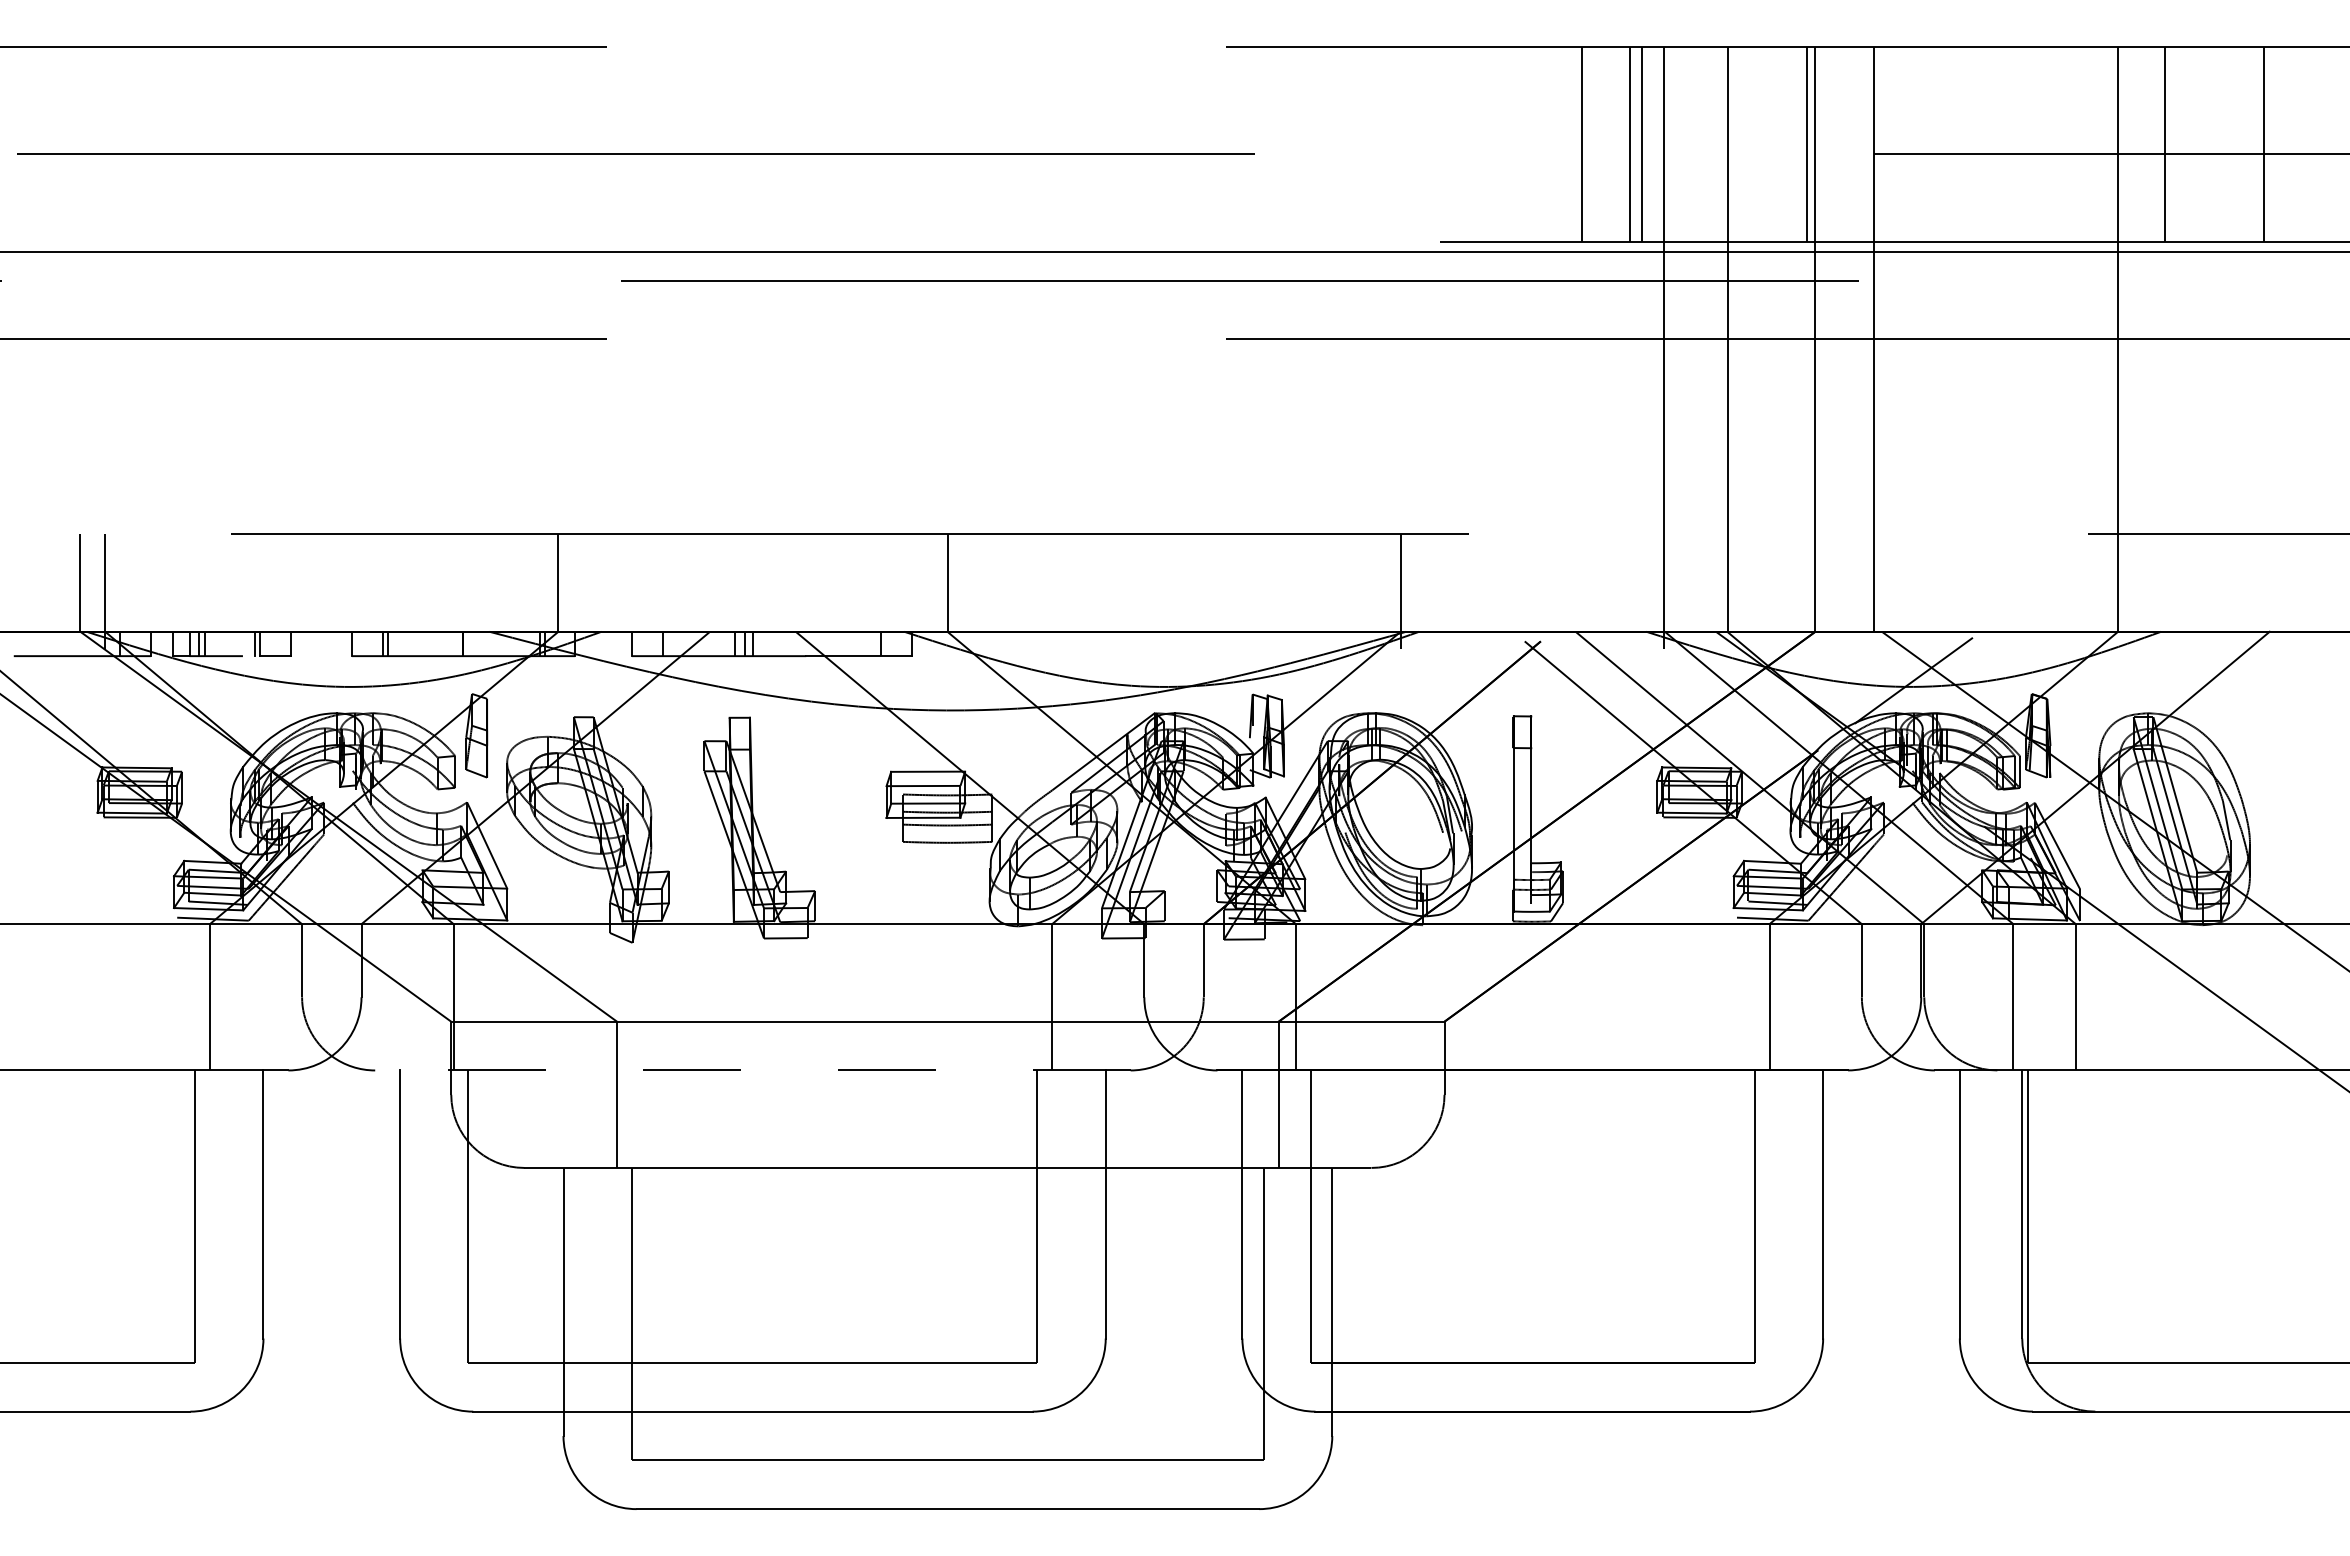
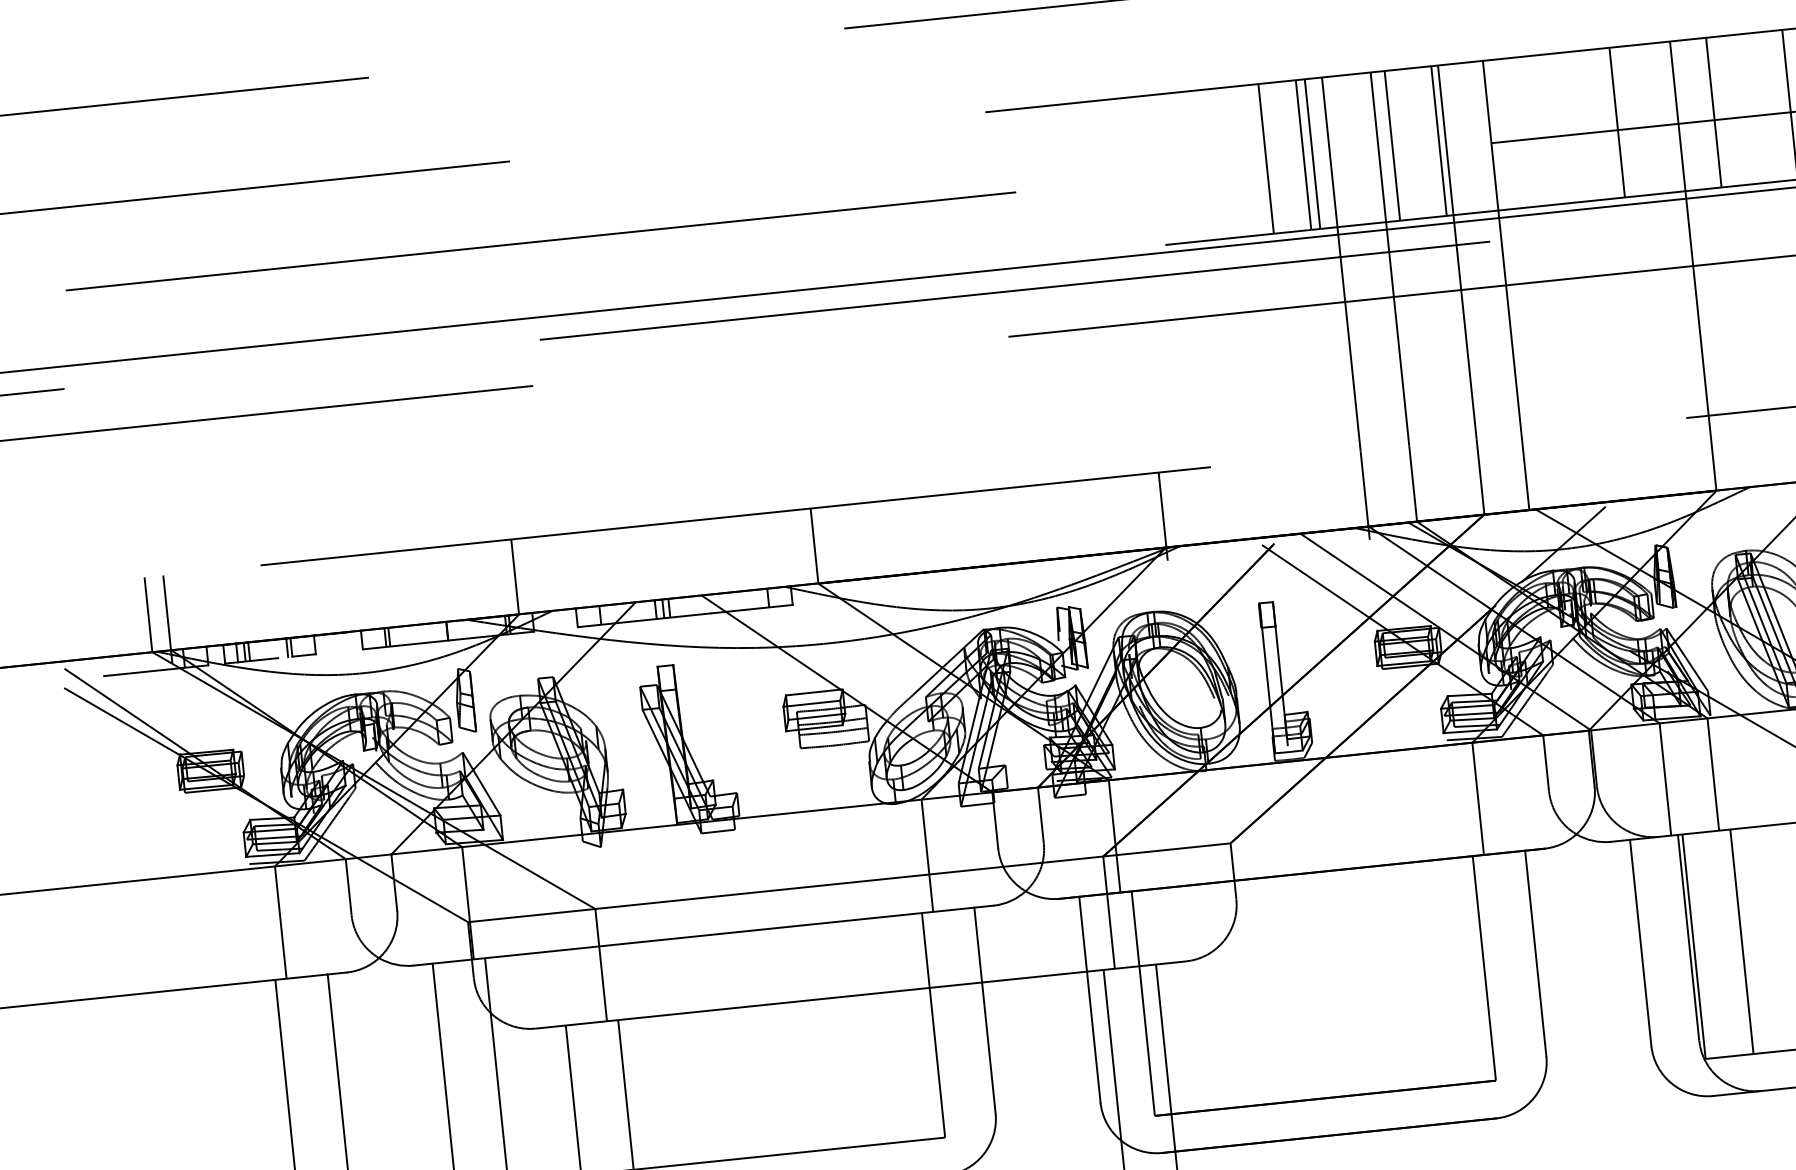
line: (1745, 143) -> (1391, 145), added
line: (2038, 143) -> (1616, 122), added
line: (752, 1070) -> (703, 935), dashed -> solid
line: (2090, 1216) -> (1741, 941), added

